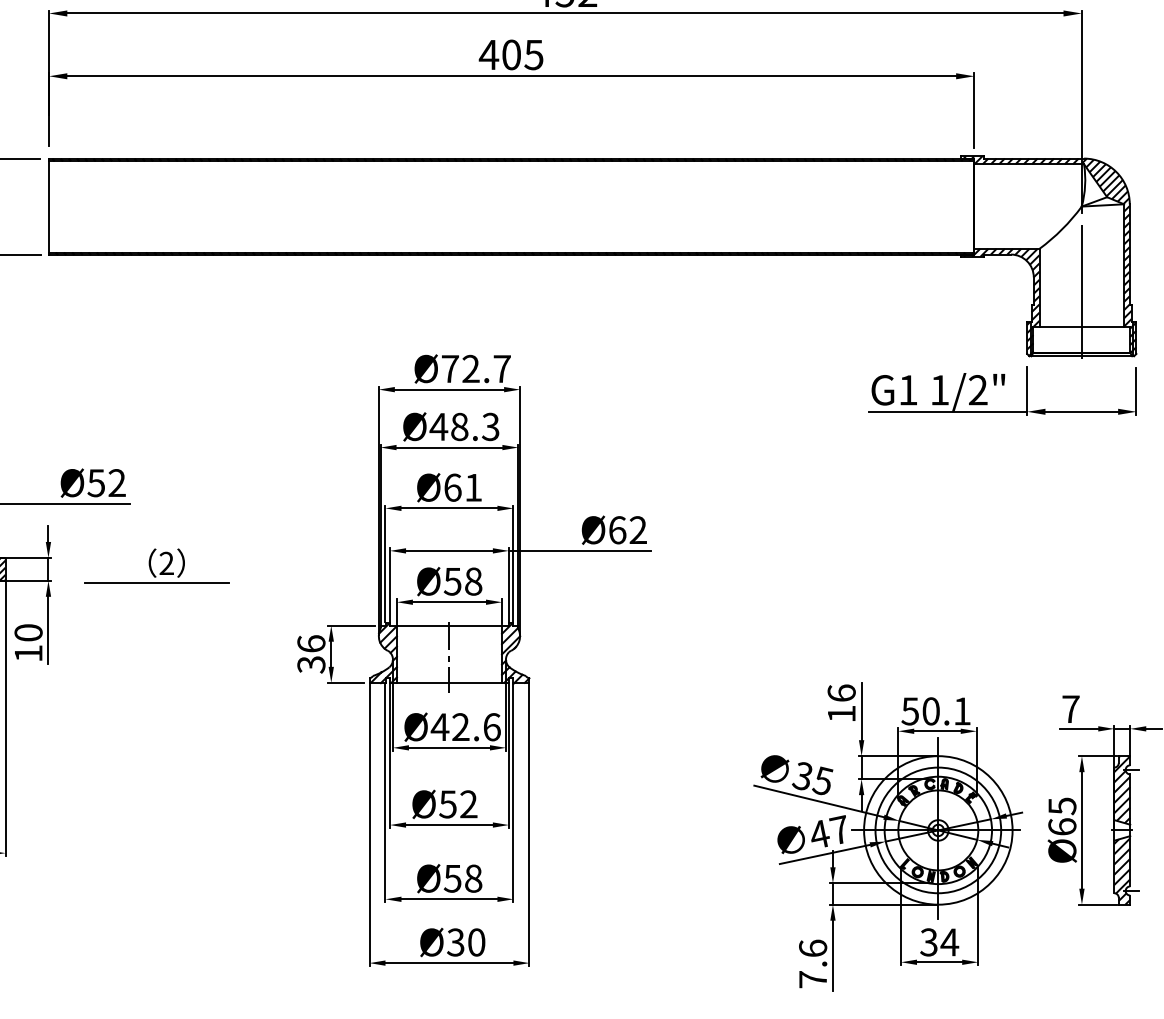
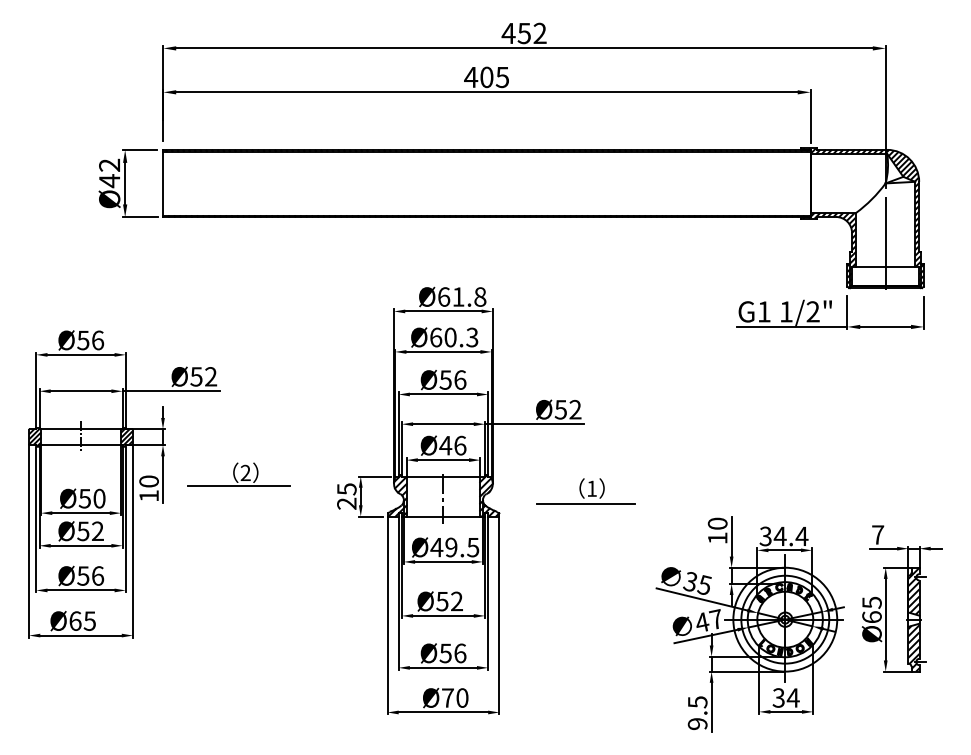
text: (476, 368) -> (462, 296), Ø72.7 -> Ø61.8
text: (448, 426) -> (442, 337), Ø48.3 -> Ø60.3
text: (462, 486) -> (452, 379), Ø61 -> Ø56
text: (616, 529) -> (560, 409), Ø62 -> Ø52
part: (156, 565) -> (238, 474), moved
text: (462, 581) -> (452, 445), Ø58 -> Ø46
part: (652, 647) -> (585, 491), added
text: (310, 654) -> (346, 496), 36 -> 25
text: (841, 692) -> (717, 523), 16 -> 10
text: (937, 711) -> (784, 536), 50.1 -> 34.4
text: (476, 727) -> (462, 547), Ø42.6 -> Ø49.5
text: (473, 878) -> (460, 653), Ø58 -> Ø56
text: (455, 941) -> (447, 697), Ø30 -> Ø70
text: (812, 964) -> (697, 713), 7.6 -> 9.5

